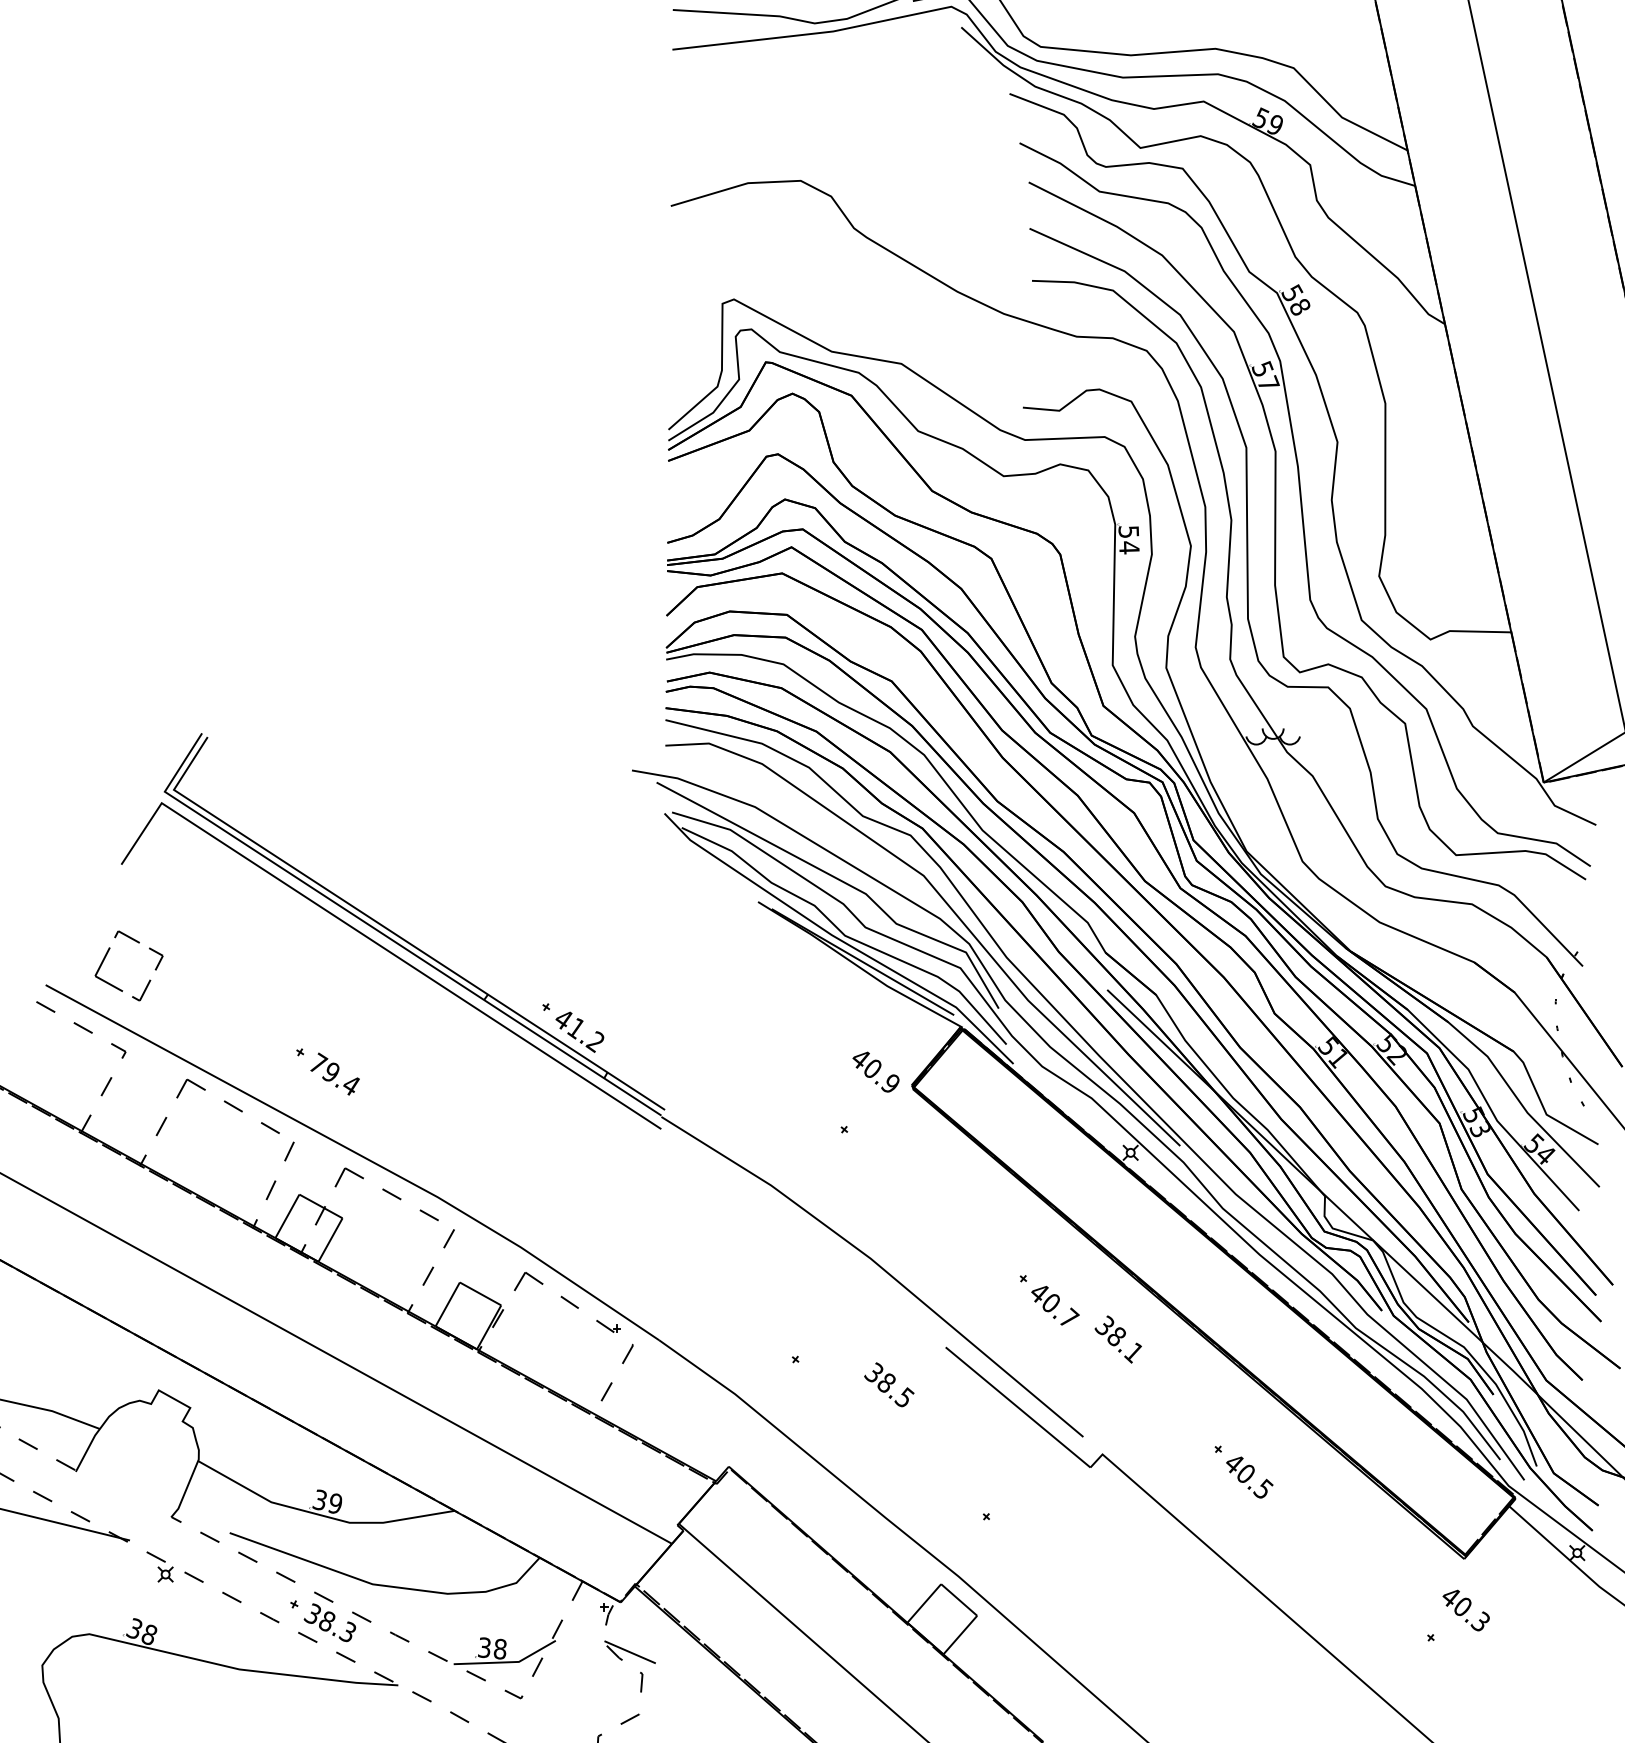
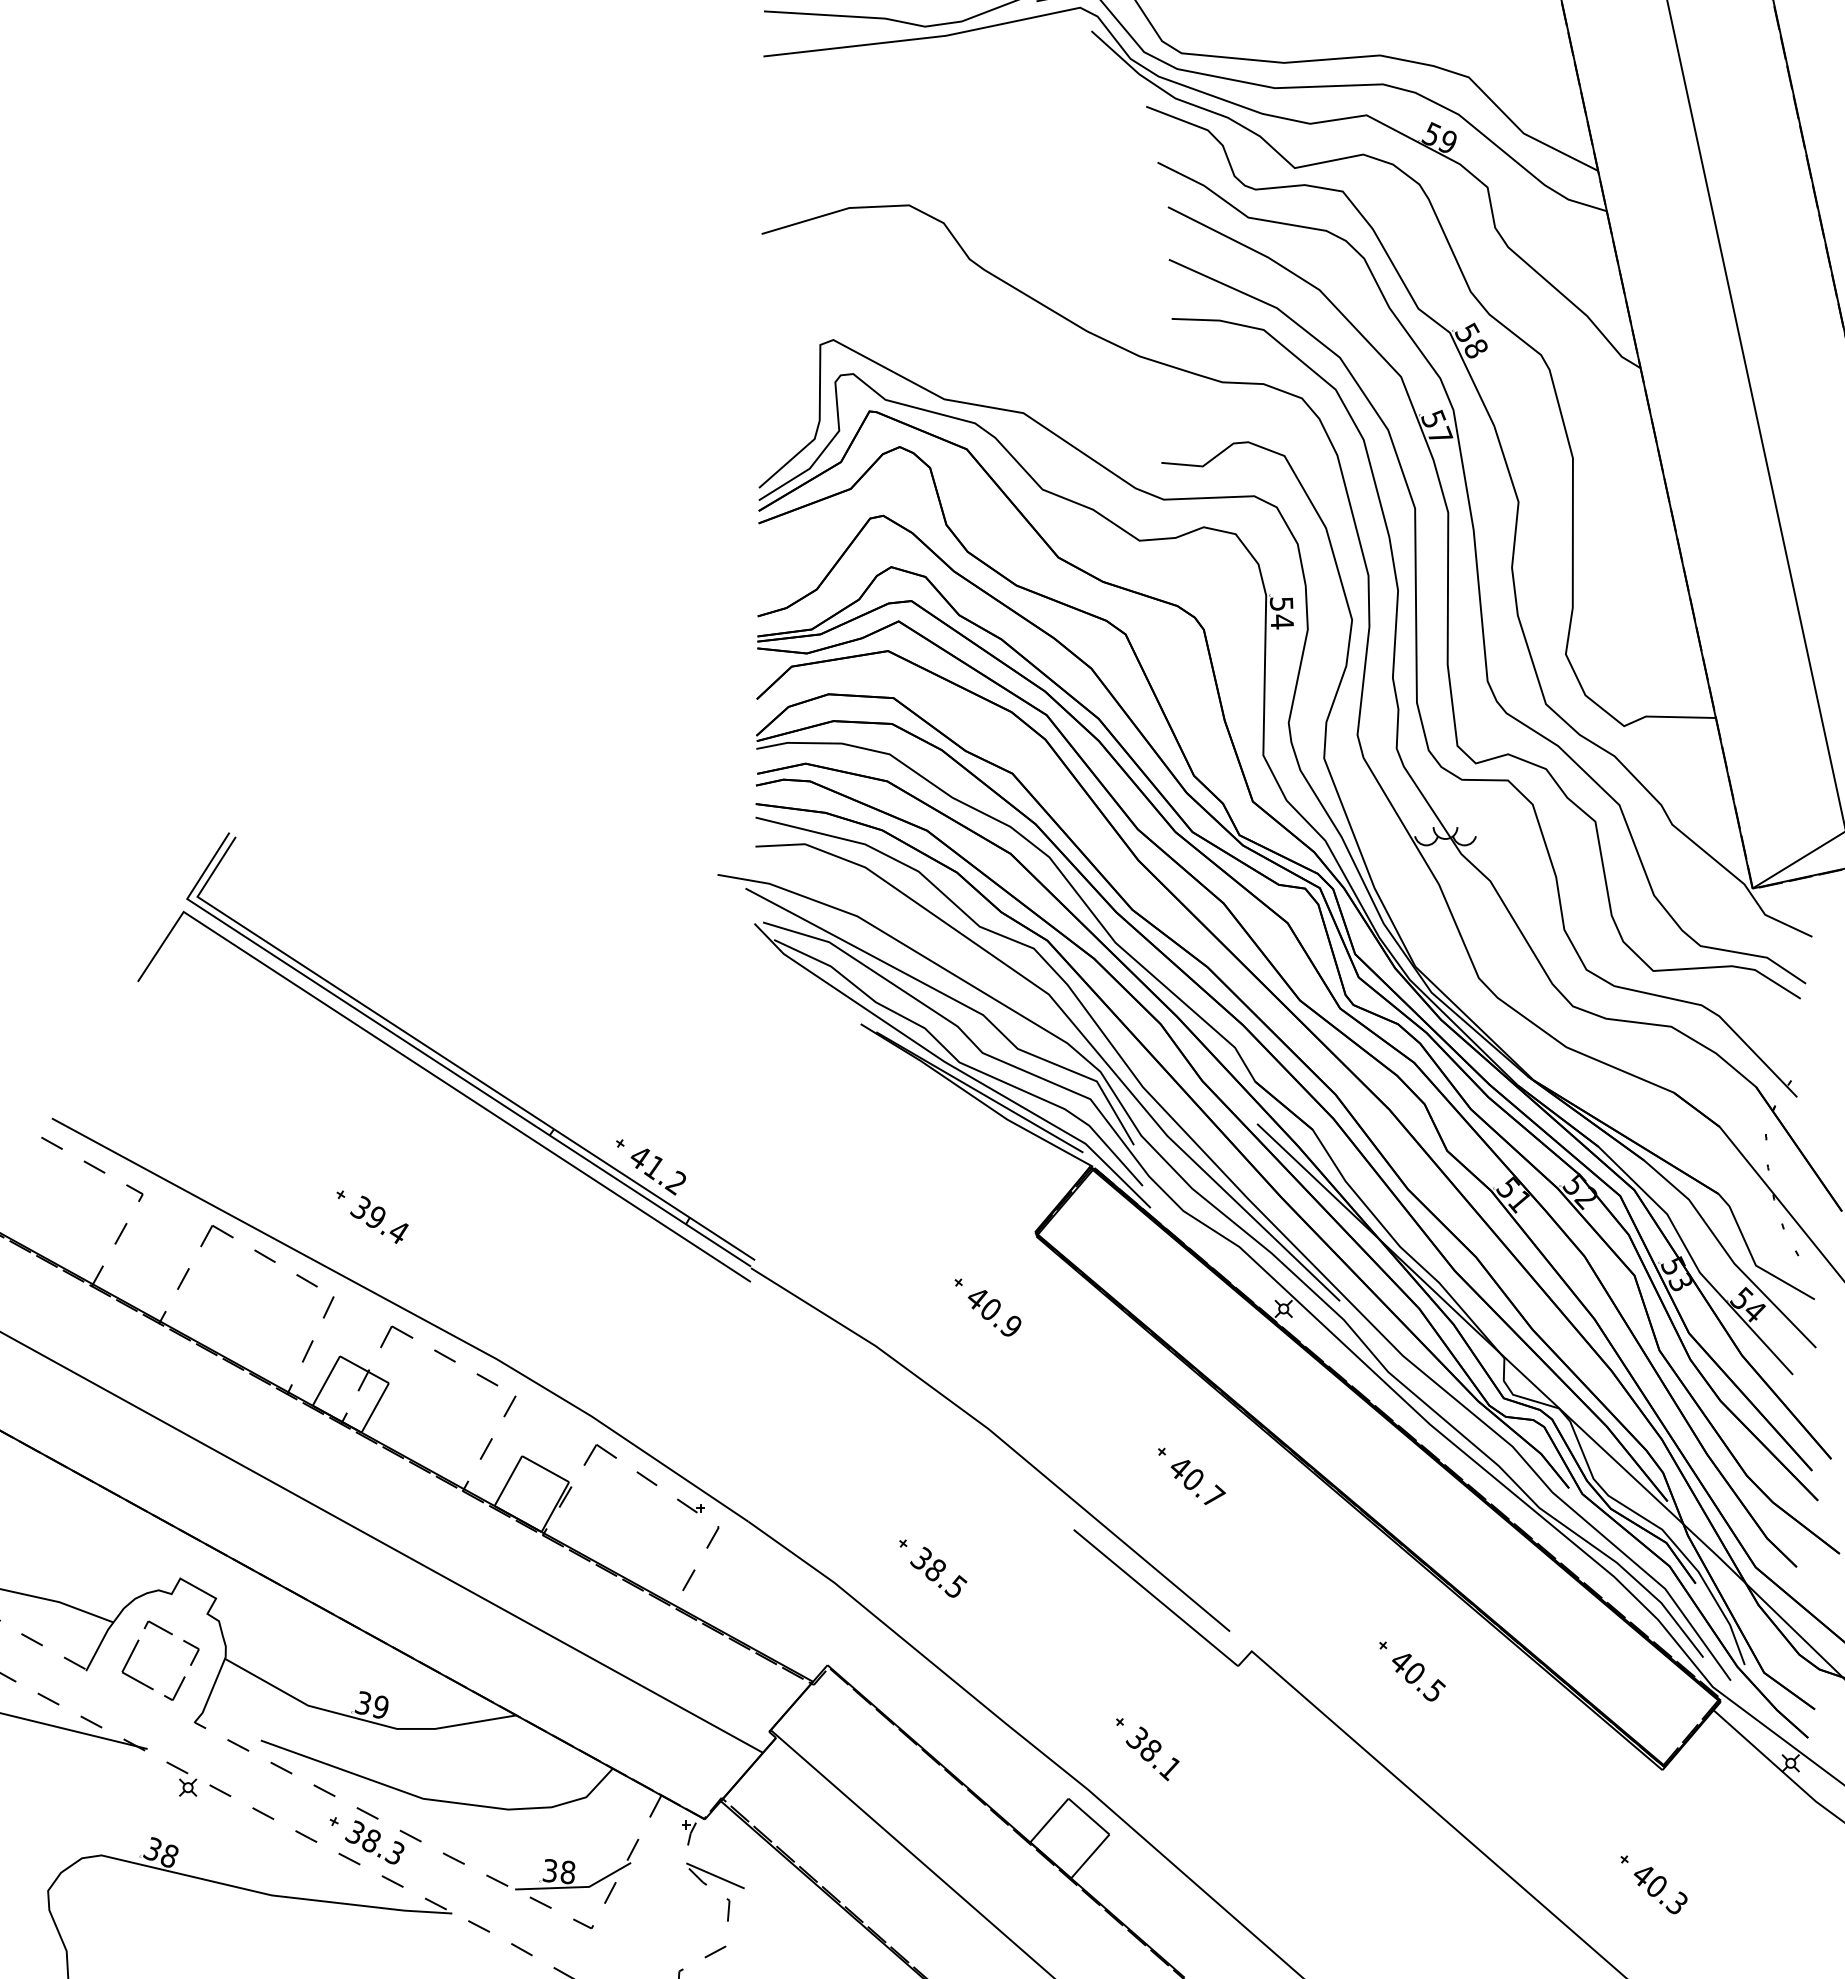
part: (139, 943) -> (172, 1635), moved
text: (318, 1062) -> (361, 1206), 79.4 -> 39.4
text: (875, 1072) -> (994, 1313), moved
text: (1118, 1339) -> (1152, 1753), moved
text: (889, 1384) -> (938, 1571), moved
text: (1466, 1610) -> (1660, 1890), moved

